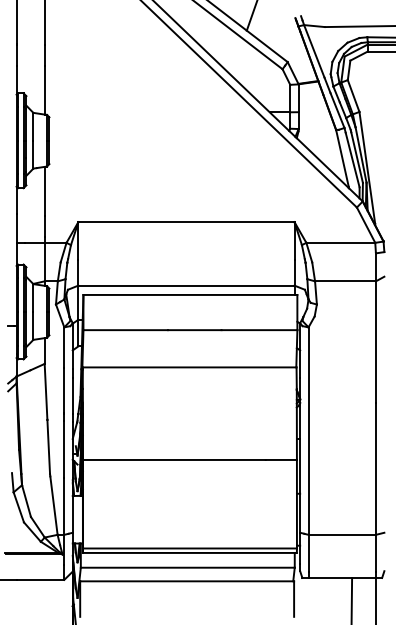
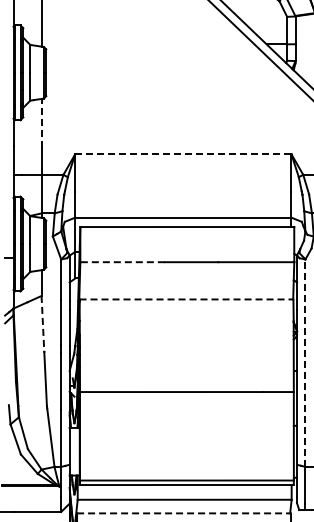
line: (44, 191) -> (41, 123), solid -> dashed
line: (185, 222) -> (182, 154), solid -> dashed
line: (125, 330) -> (122, 262), solid -> dashed
line: (189, 367) -> (186, 299), solid -> dashed
line: (46, 391) -> (43, 323), solid -> dashed
line: (308, 431) -> (305, 363), solid -> dashed
line: (187, 581) -> (184, 513), solid -> dashed

